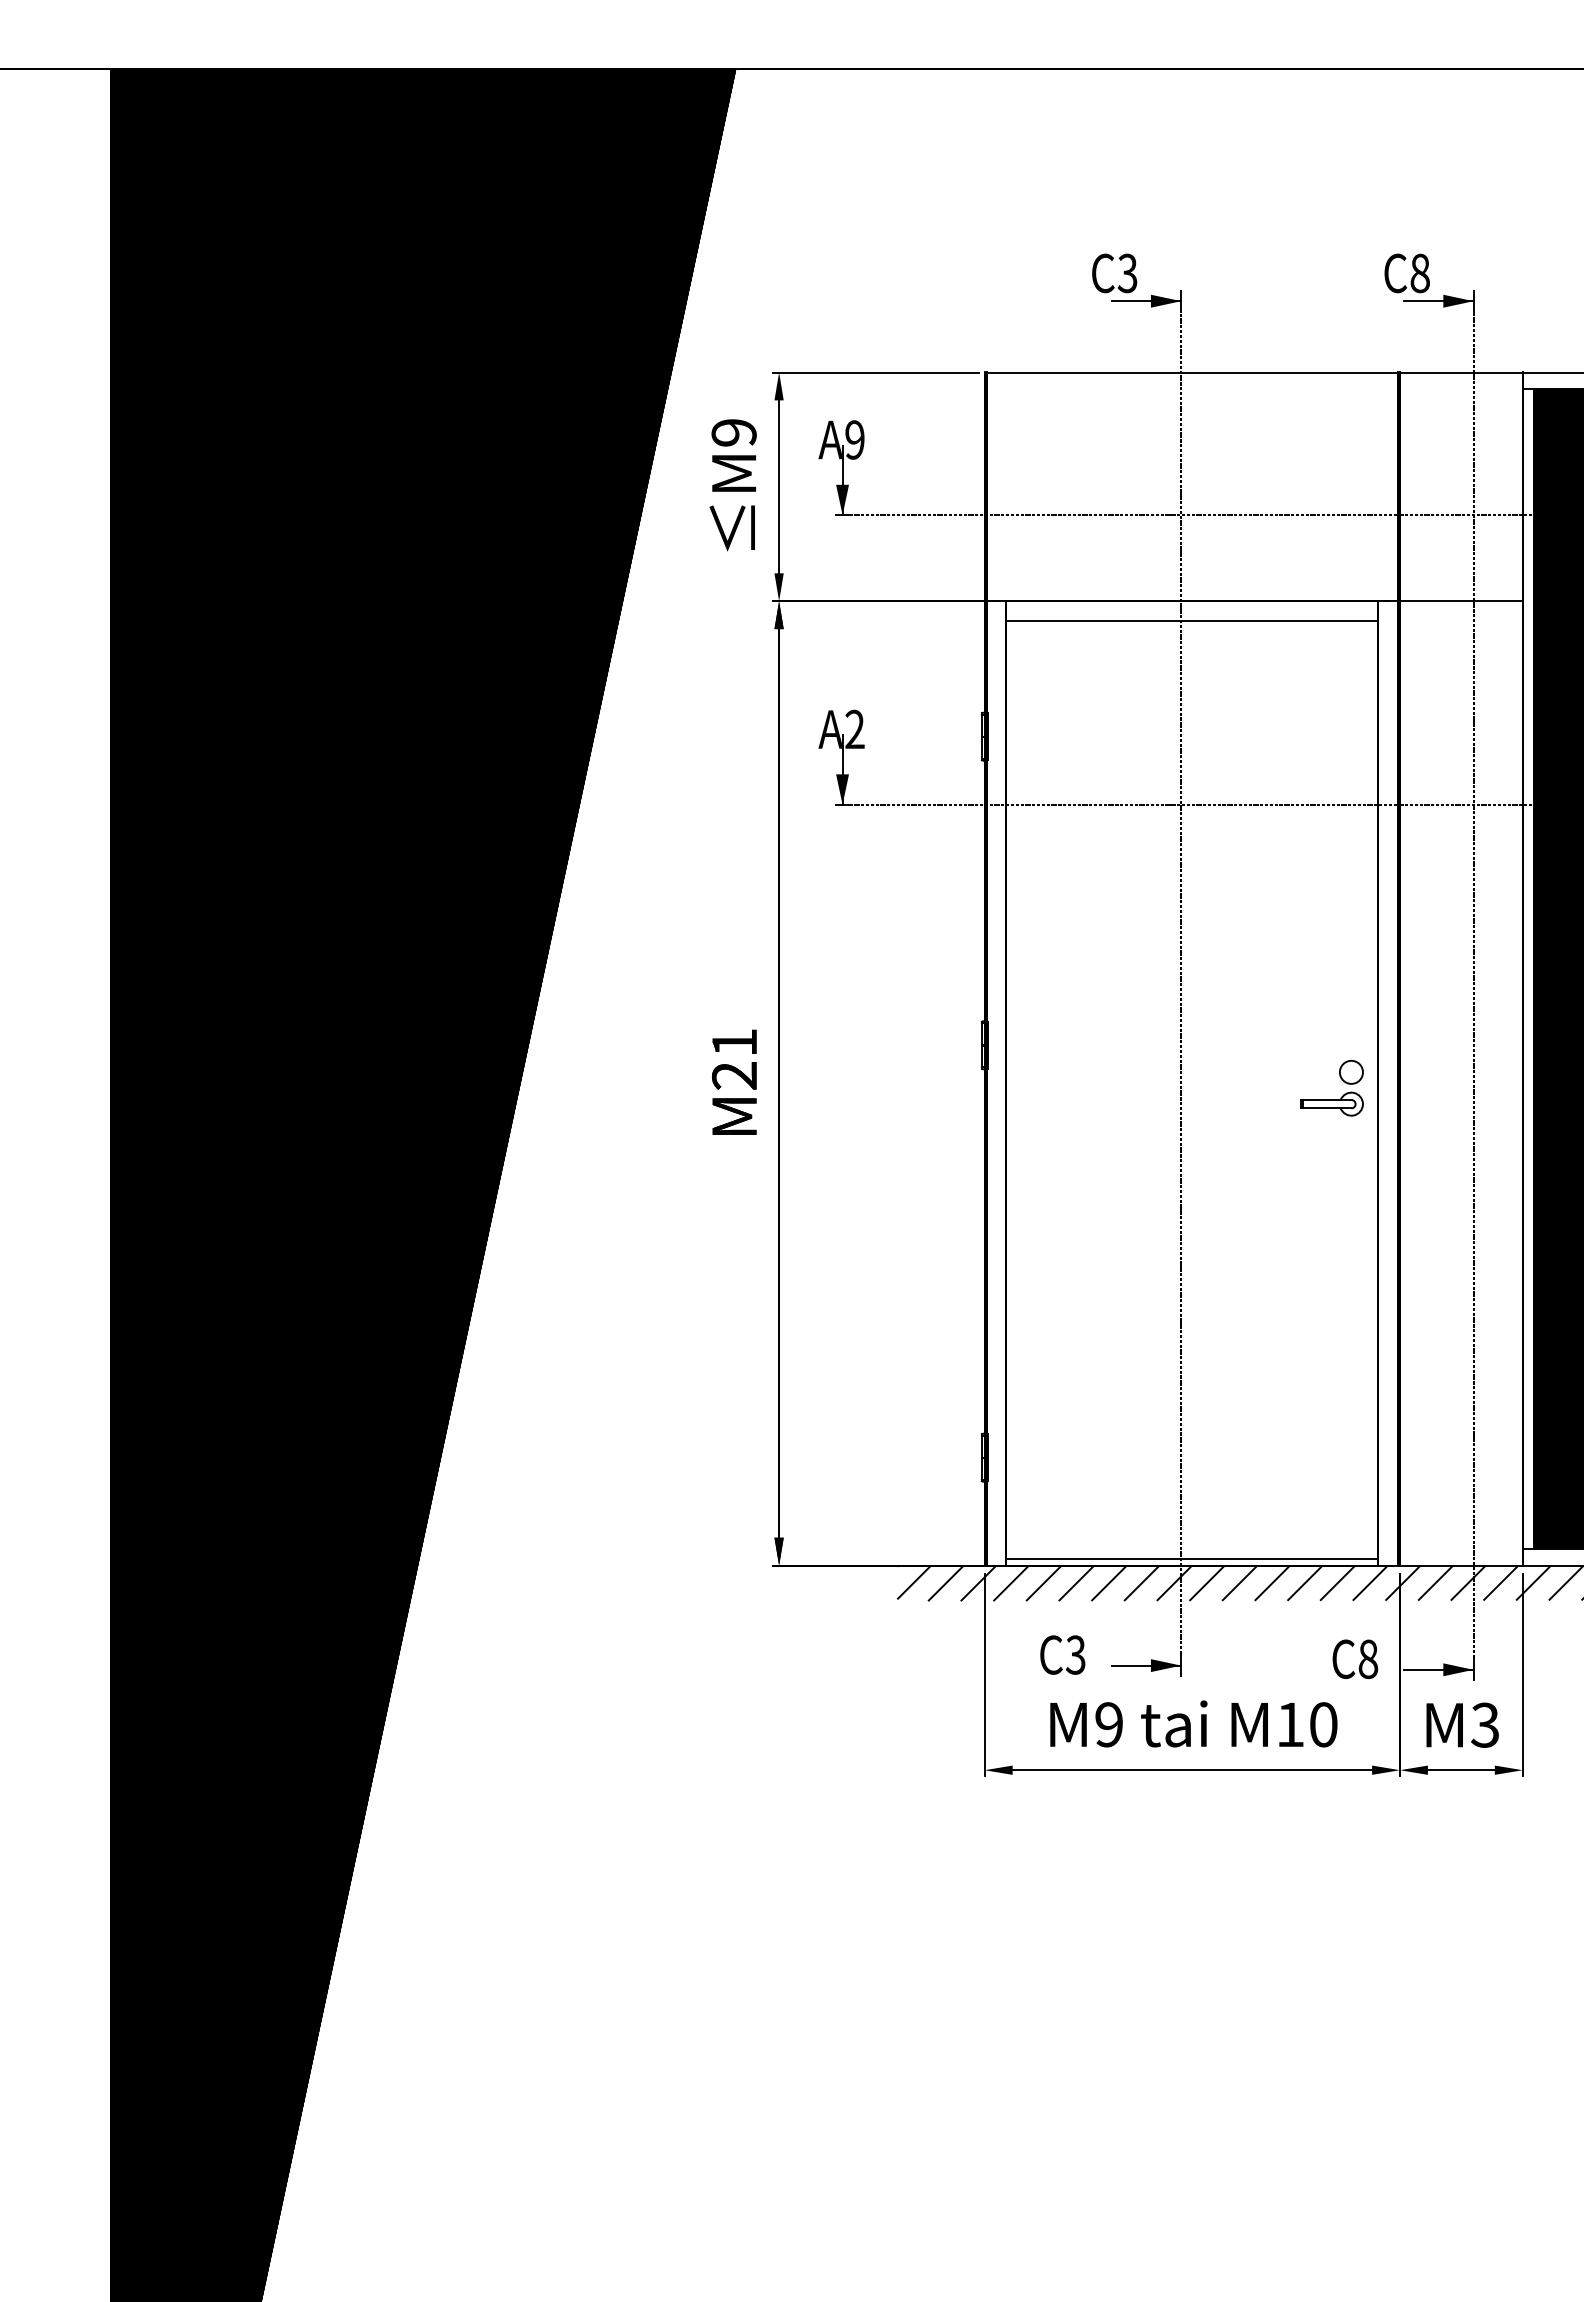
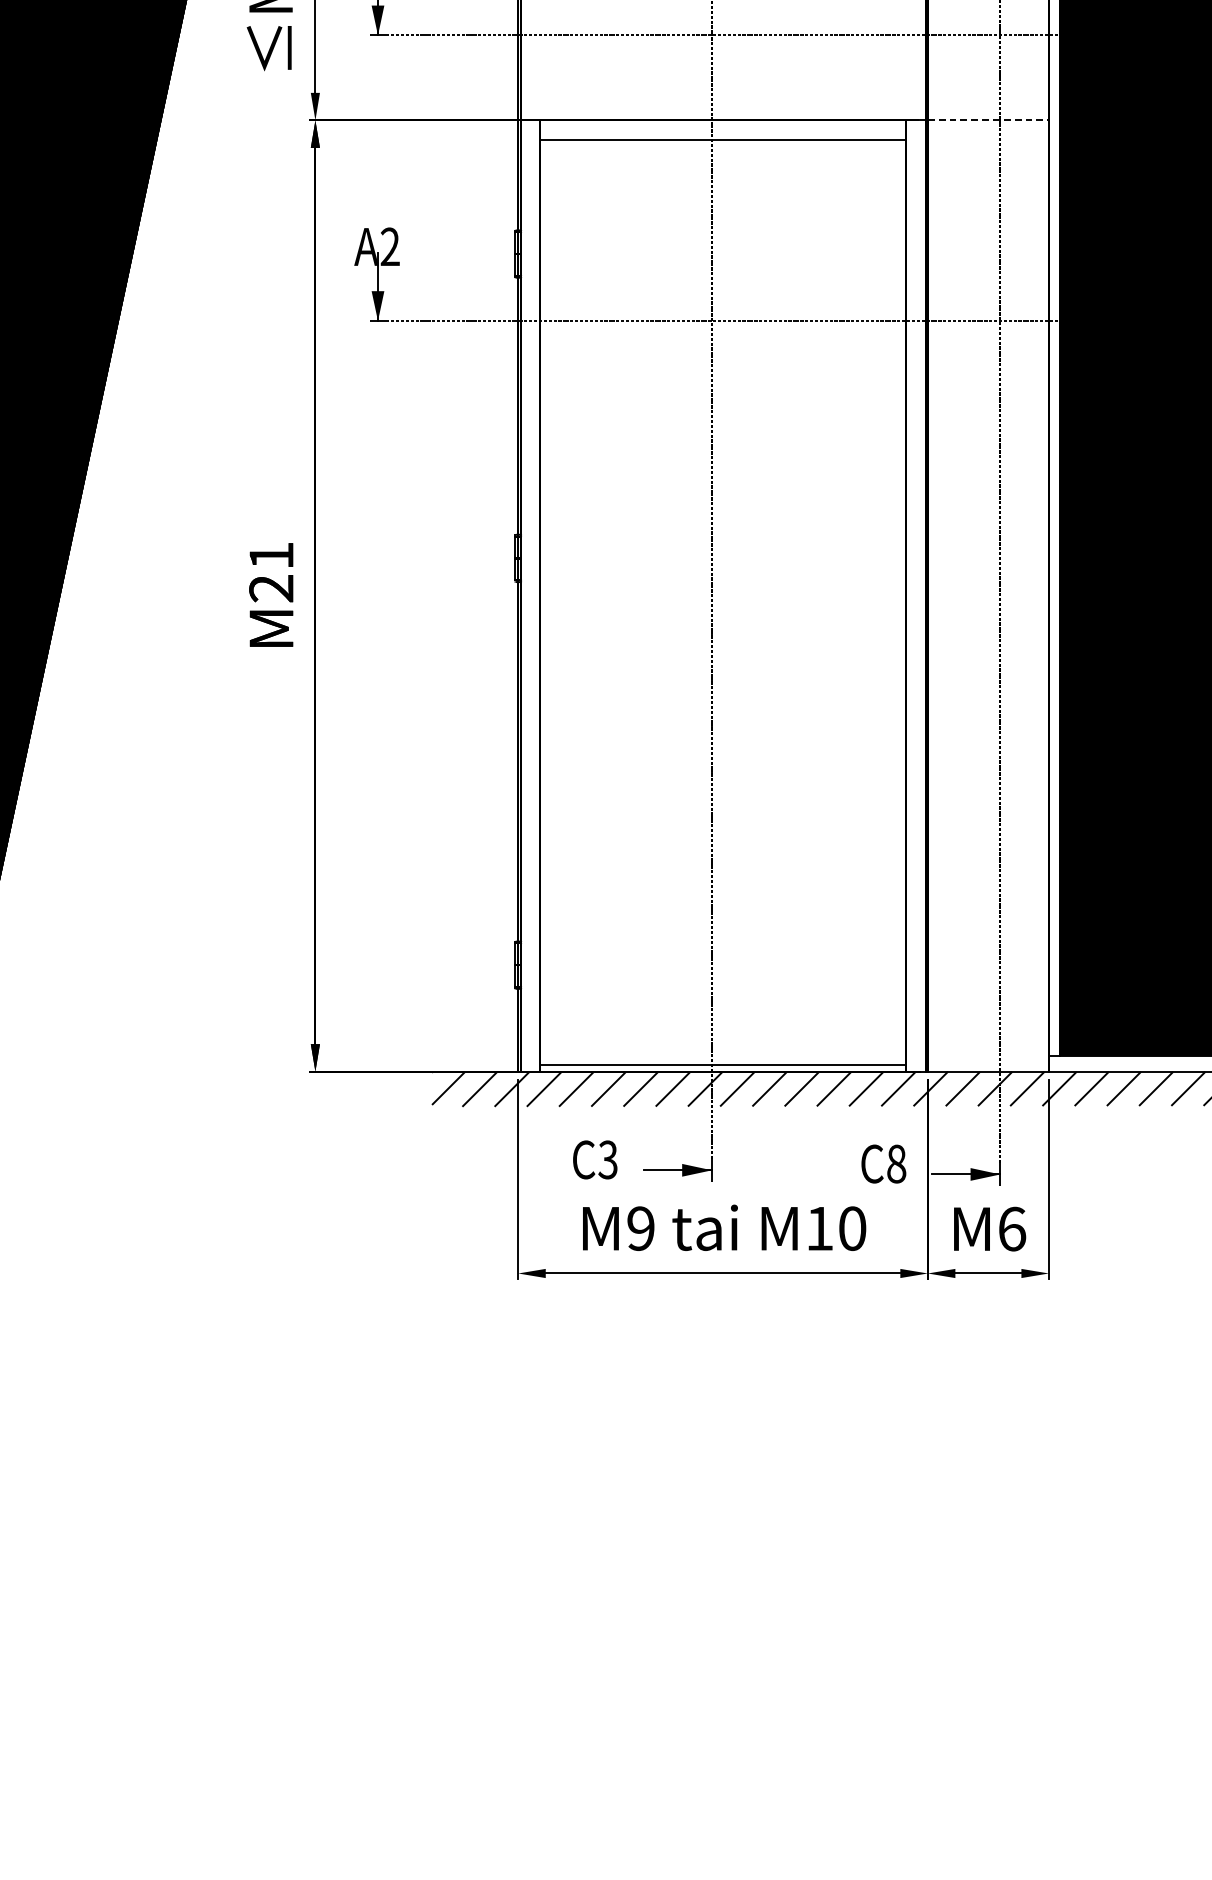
line: (1461, 601) -> (988, 120), solid -> dashed
part: (1331, 1099) -> (860, 611), removed
text: (1485, 1724) -> (1012, 1228), M3 -> M6

